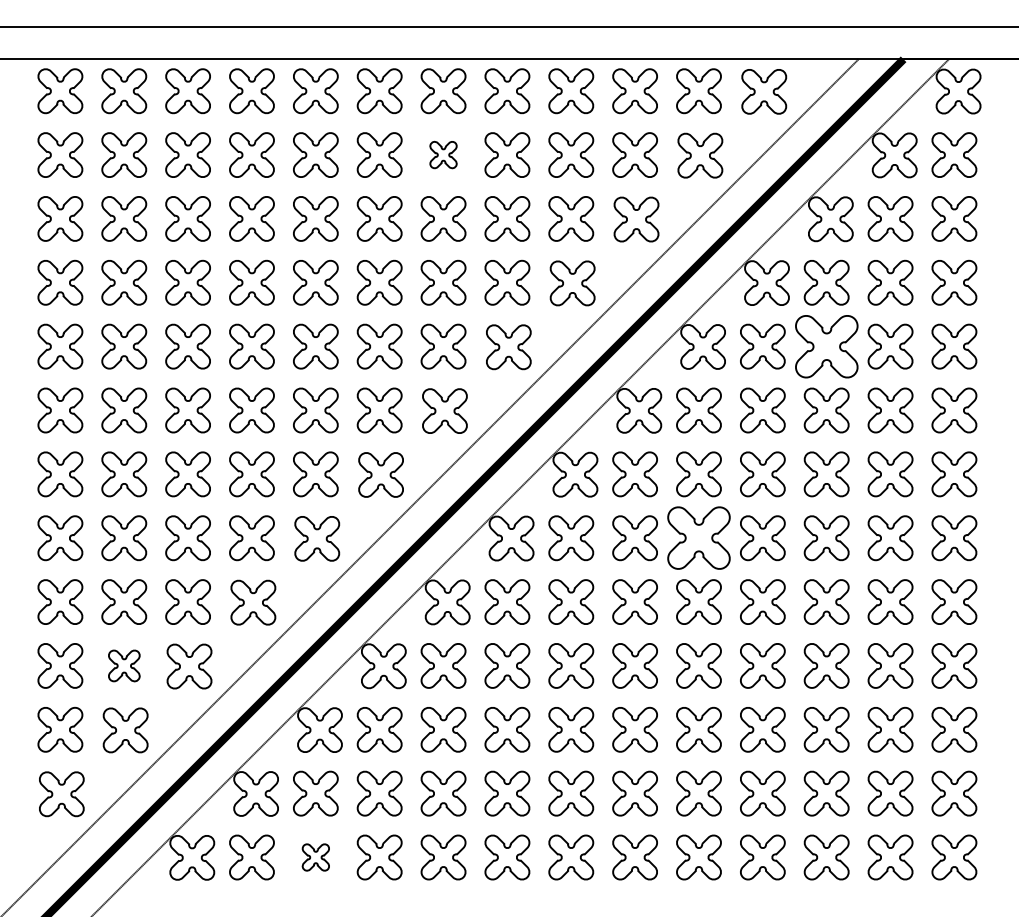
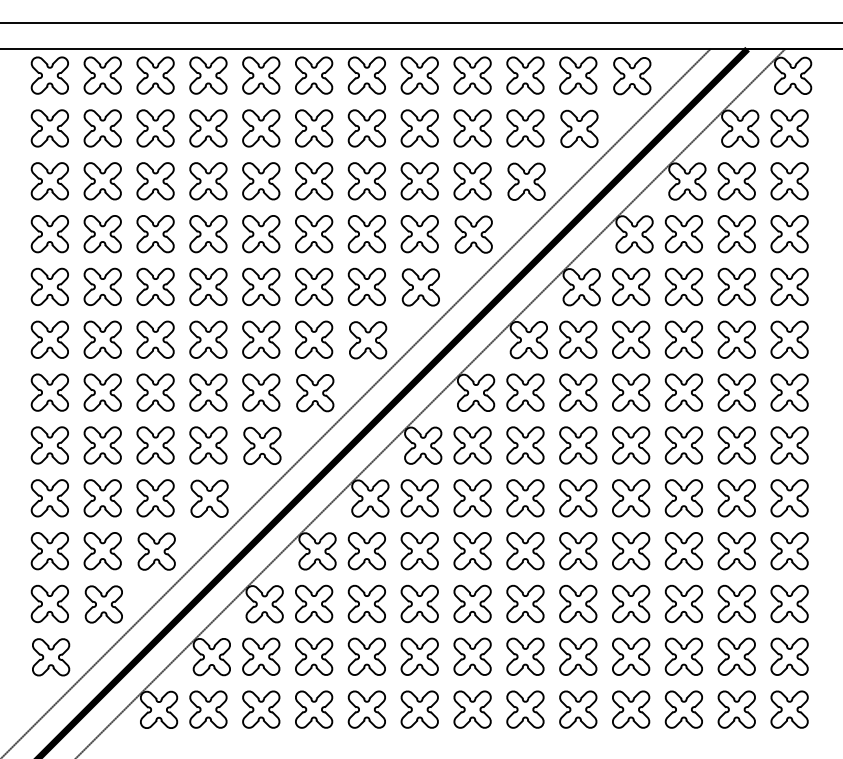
part: (443, 154) -> (366, 127), size x1.67
part: (826, 346) -> (683, 286), size x0.71
part: (698, 538) -> (577, 445), size x0.71
part: (124, 665) -> (102, 550), size x1.43
part: (315, 857) -> (260, 709), size x1.67

